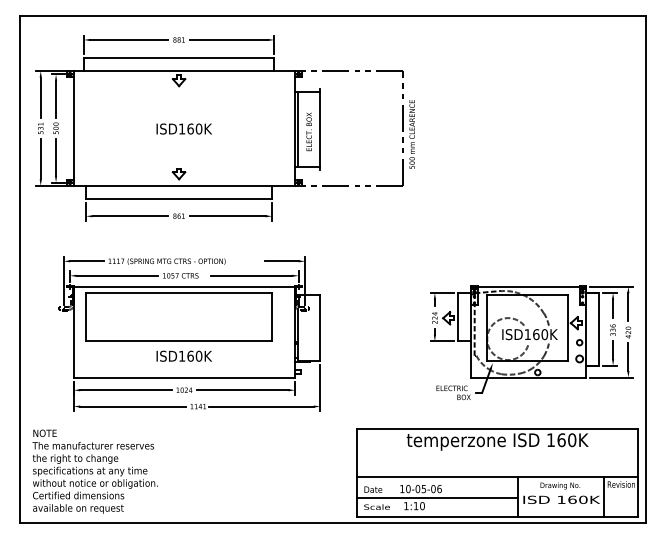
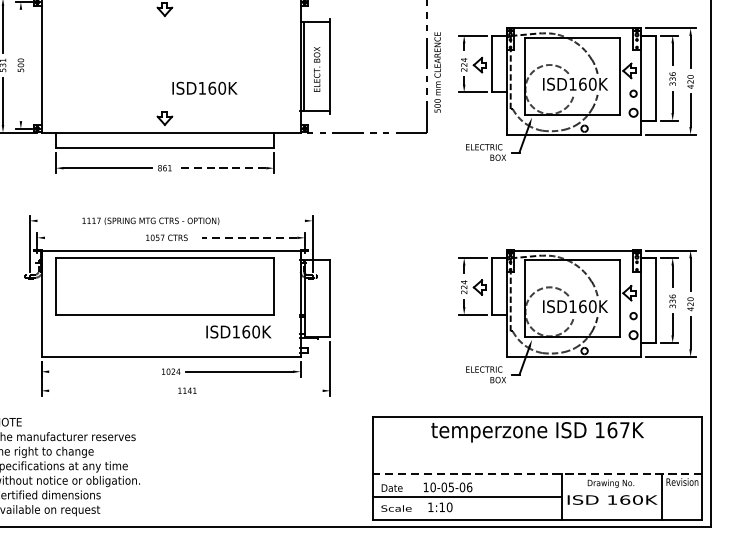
line: (56, 98) -> (21, 30), removed
text: (183, 128) -> (203, 87), moved
part: (531, 152) -> (577, 93), added
line: (56, 157) -> (21, 99), removed
line: (227, 216) -> (221, 168), solid -> dashed
line: (86, 261) -> (56, 221), removed
line: (281, 261) -> (284, 221), removed
line: (117, 275) -> (92, 237), removed
line: (251, 275) -> (249, 237), solid -> dashed
text: (183, 355) -> (237, 331), moved
line: (125, 390) -> (102, 372), removed
line: (132, 406) -> (110, 390), removed
line: (260, 406) -> (260, 390), removed
text: (572, 440) -> (625, 430), 160K -> 167K
line: (497, 477) -> (537, 473), solid -> dashed

